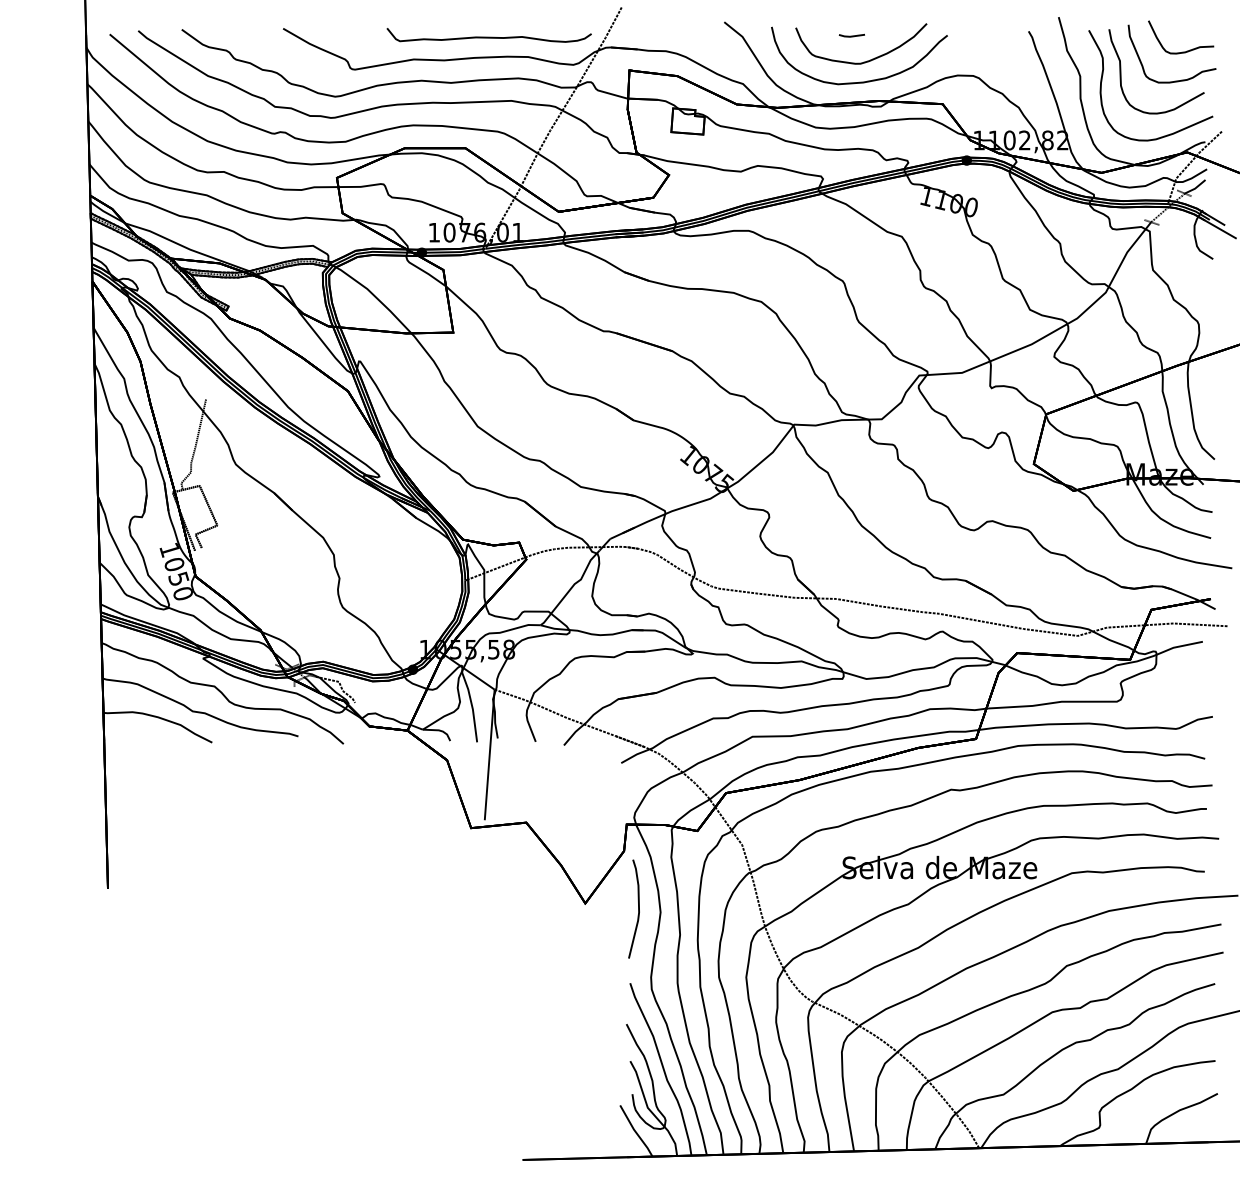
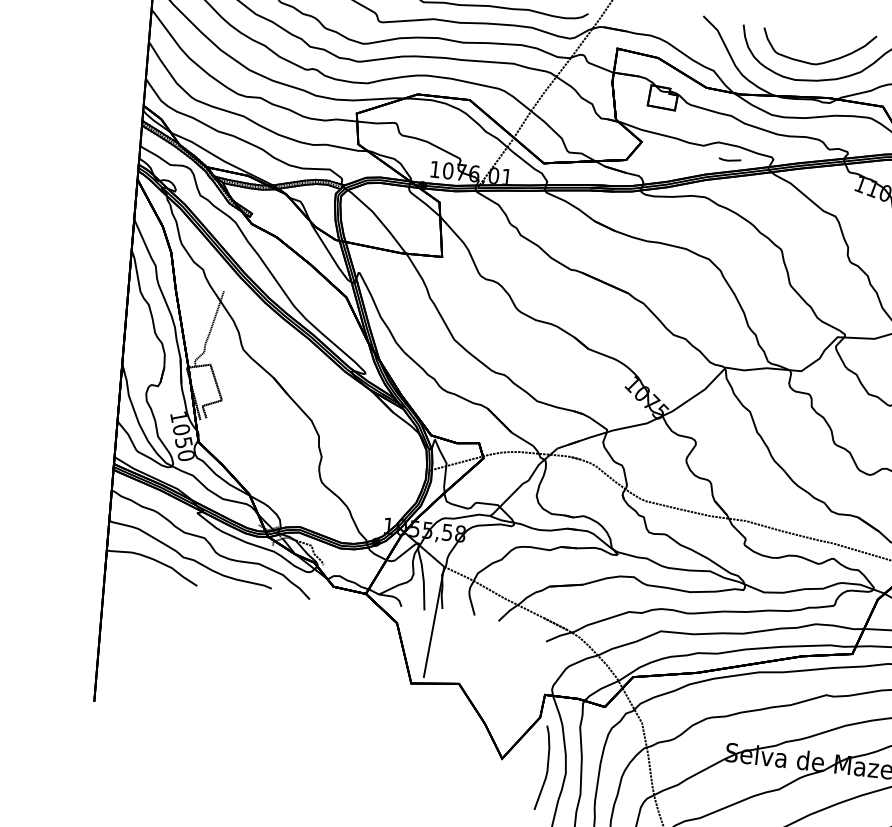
line: (851, 35) -> (729, 159), moved

